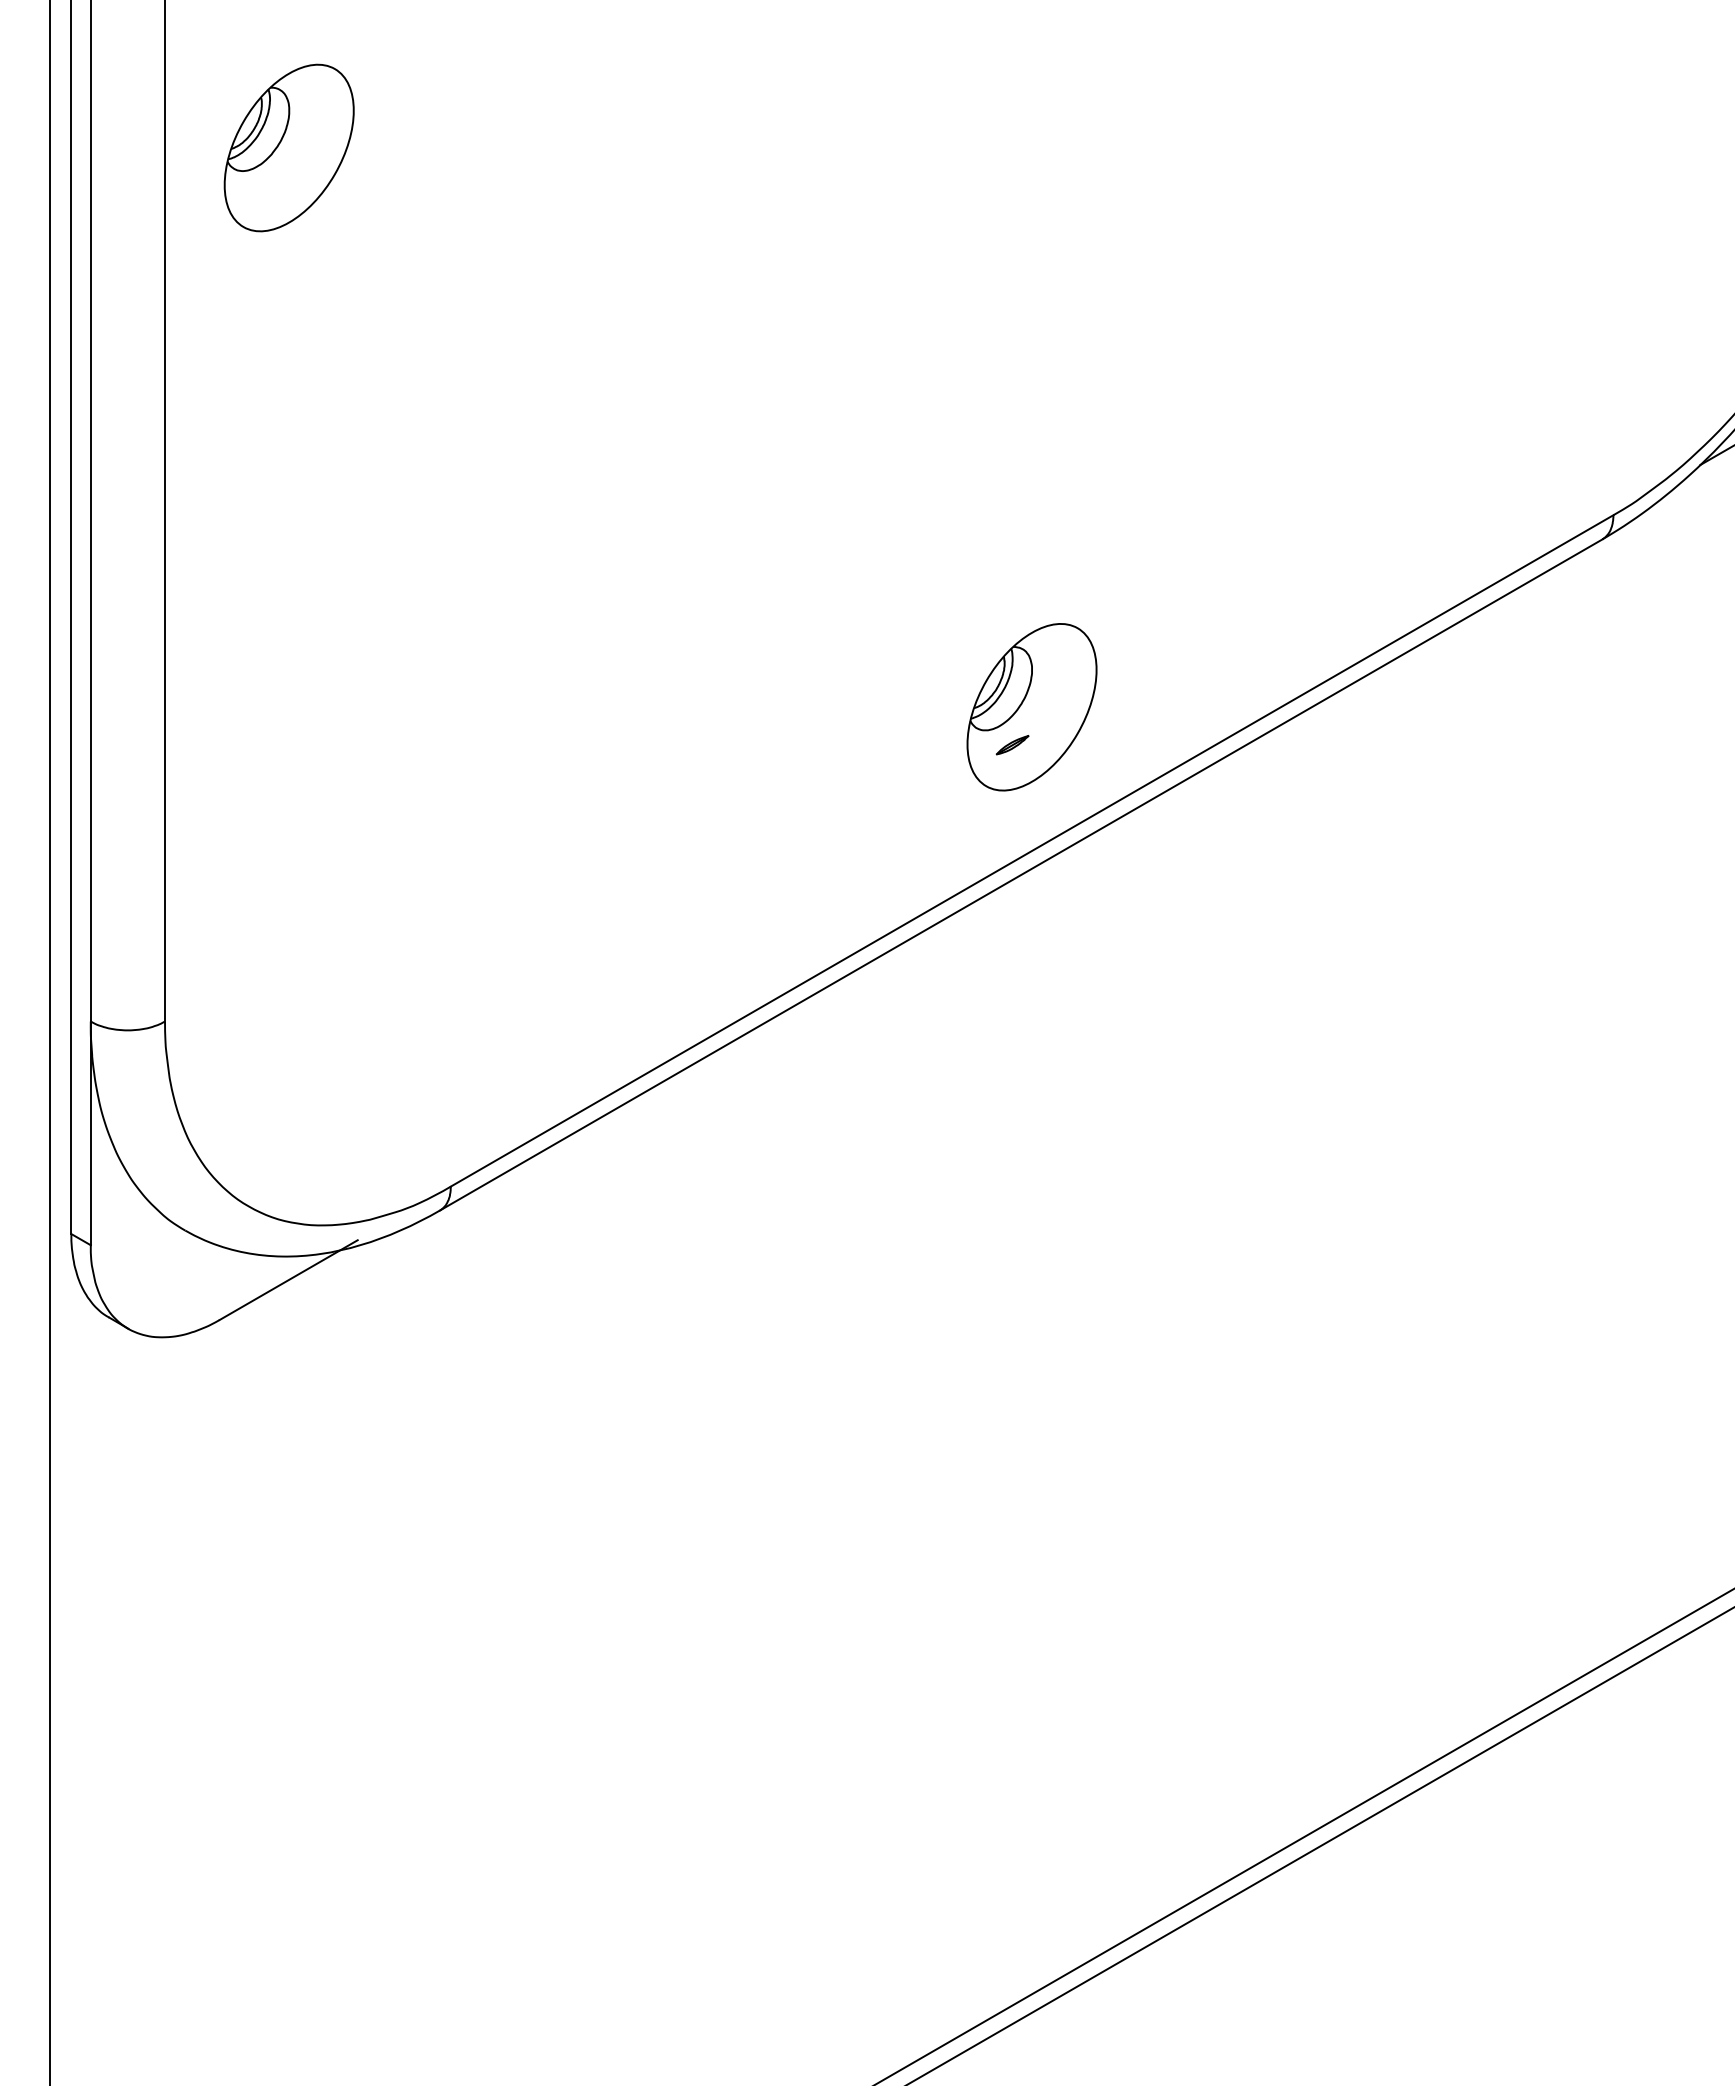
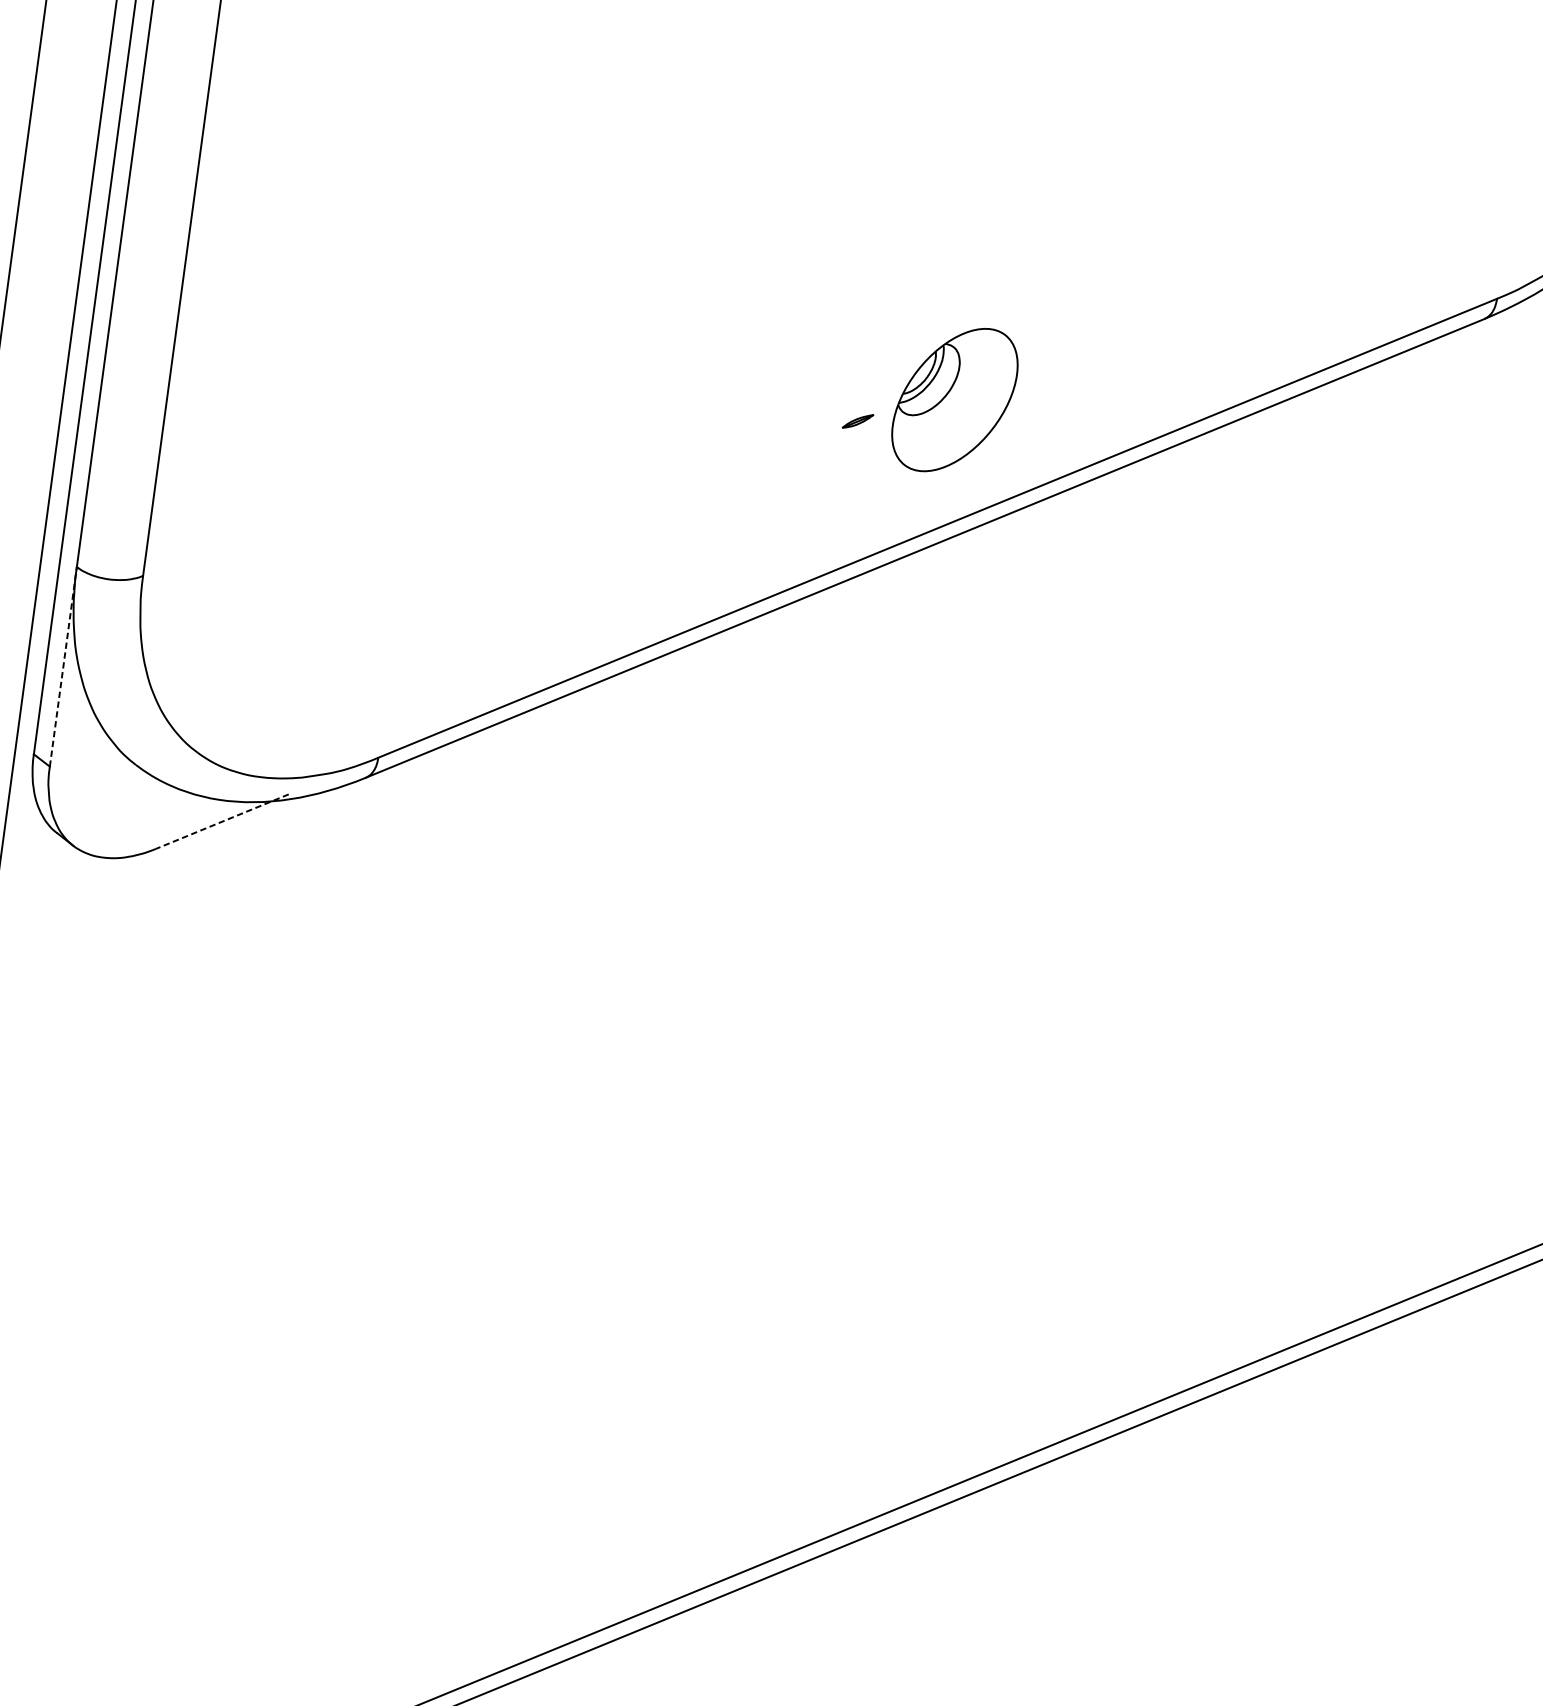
part: (1012, 745) -> (857, 421), moved
line: (90, 1133) -> (63, 666), solid -> dashed
line: (288, 1280) -> (222, 821), solid -> dashed

